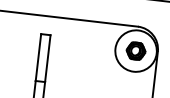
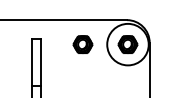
part: (90, 45) -> (82, 44), added

